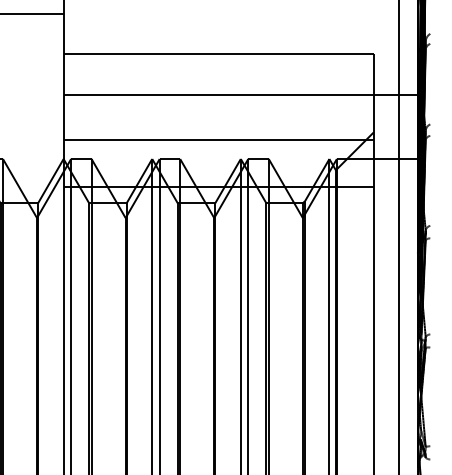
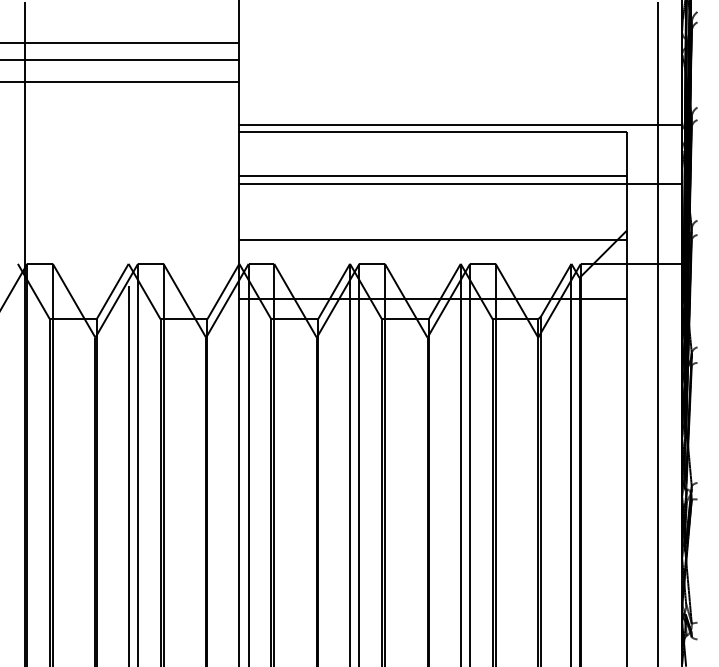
line: (240, 47) -> (460, 124), added
line: (218, 88) -> (432, 175), added

